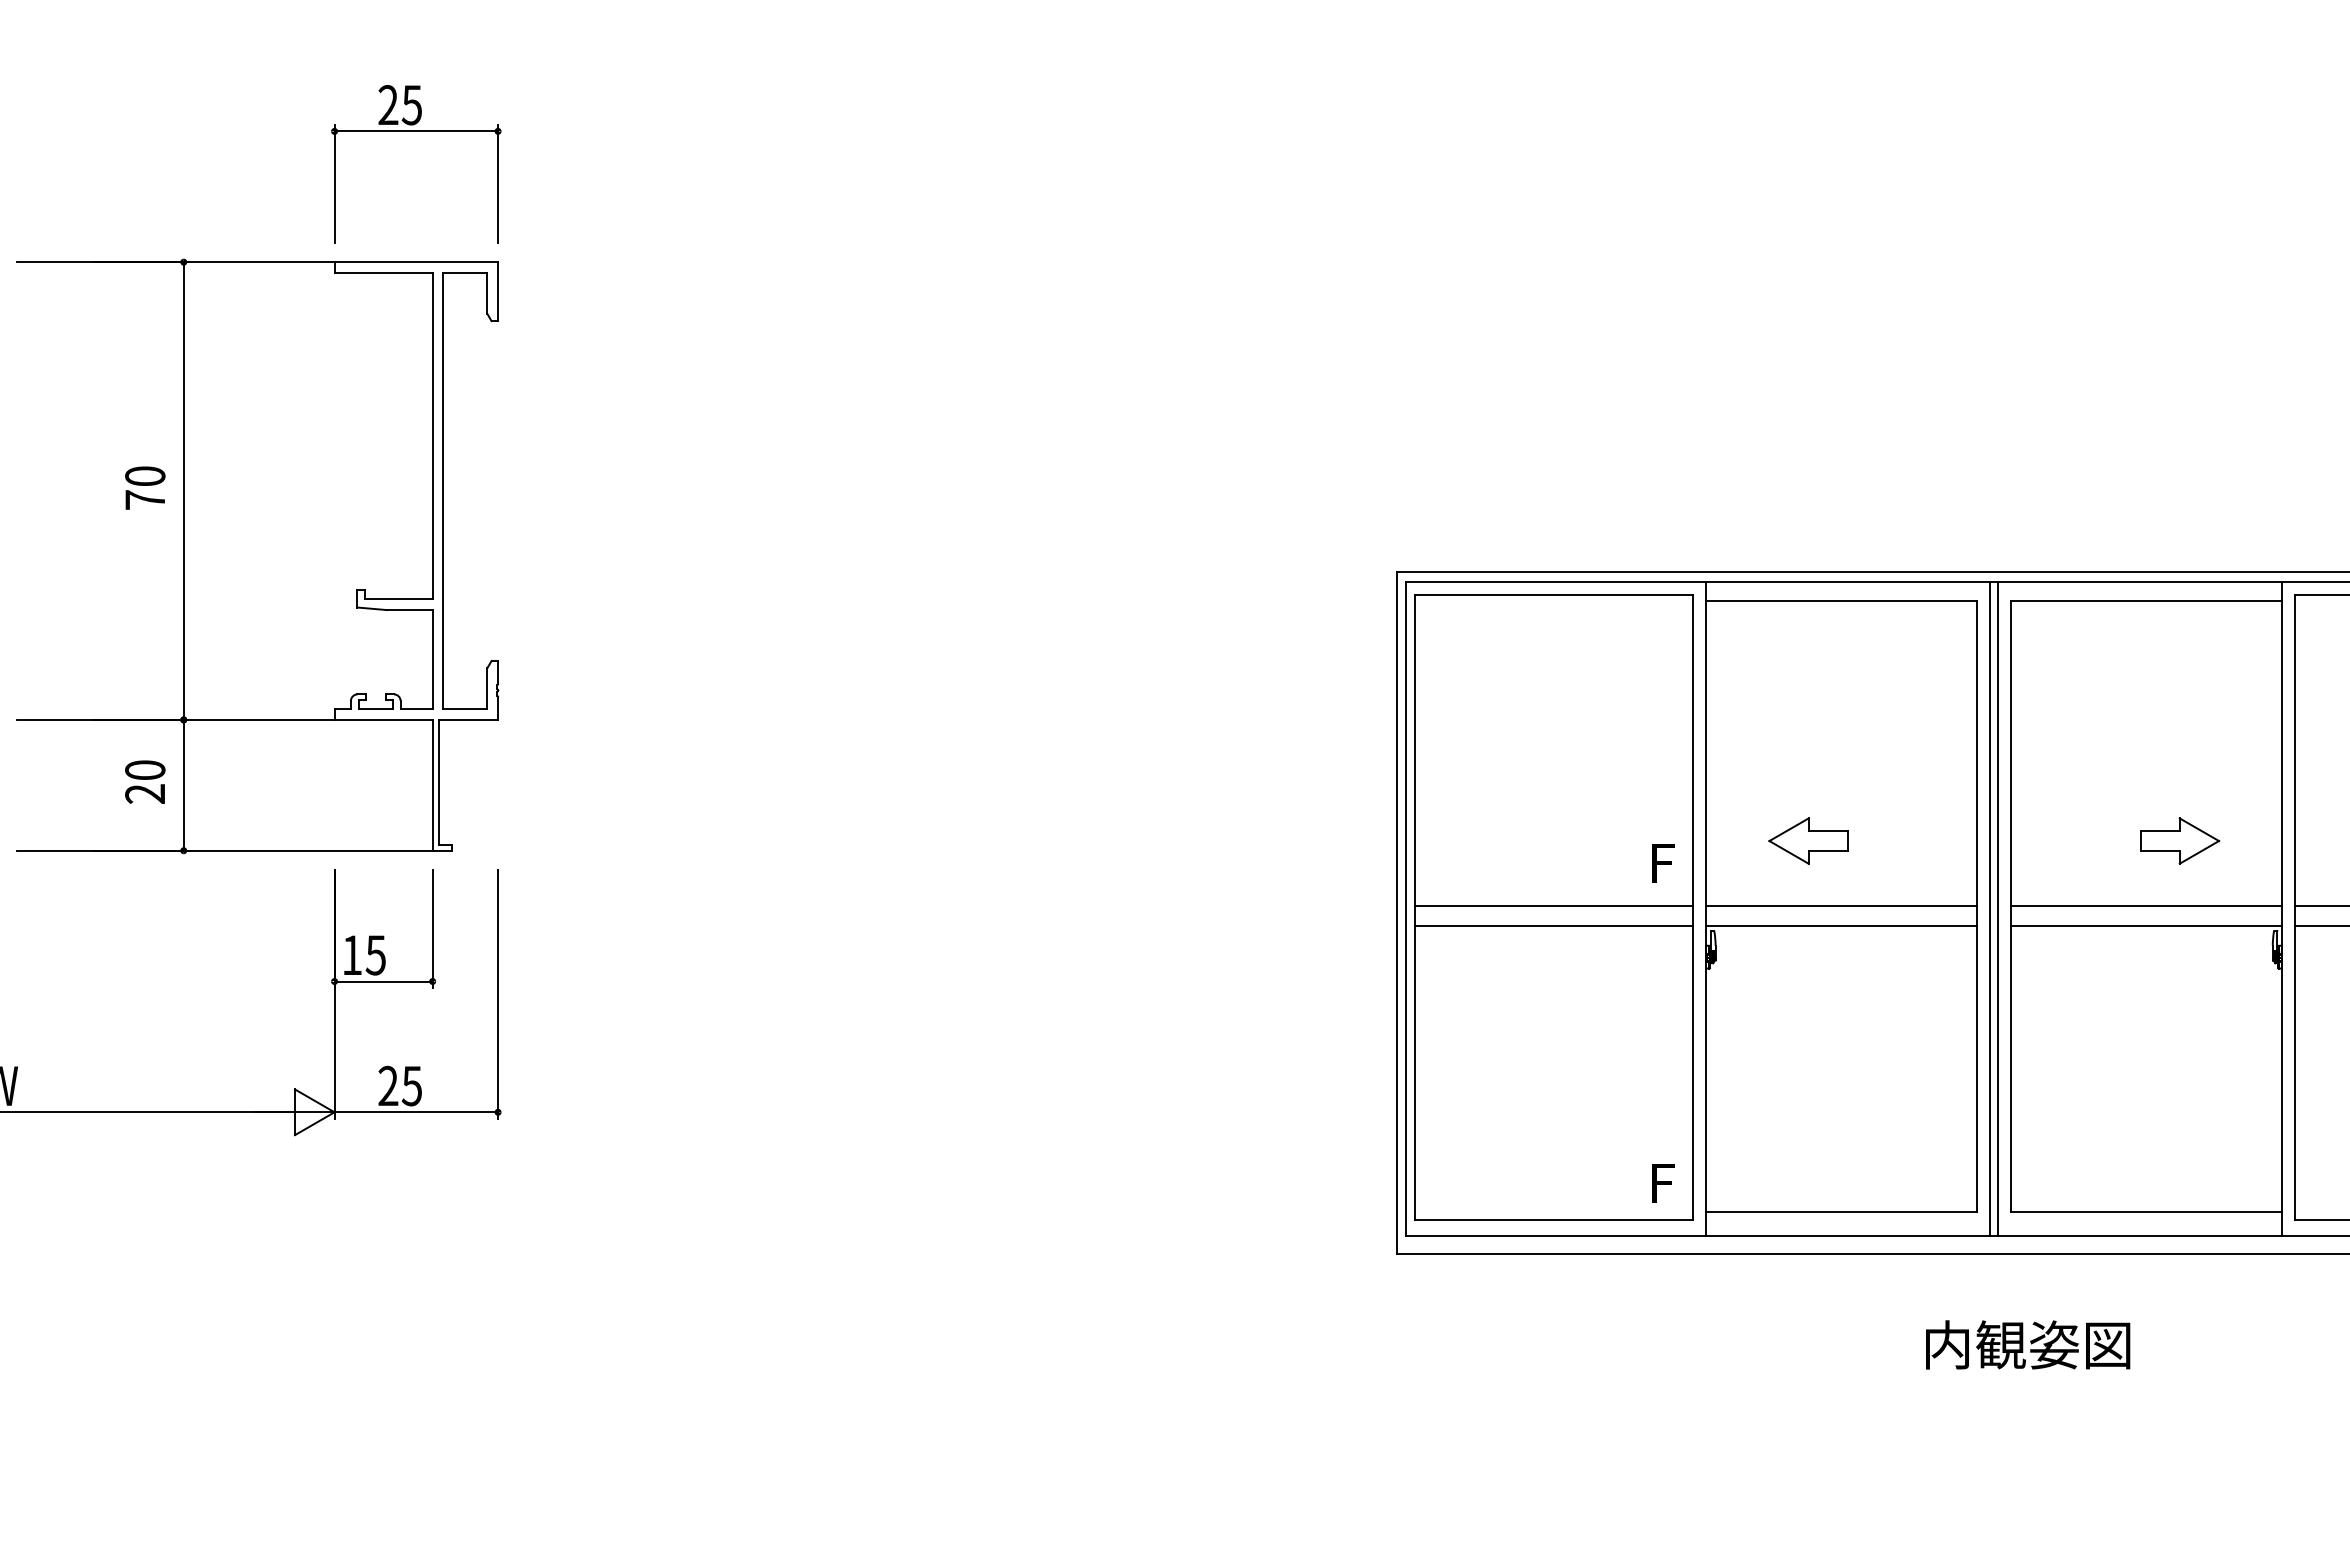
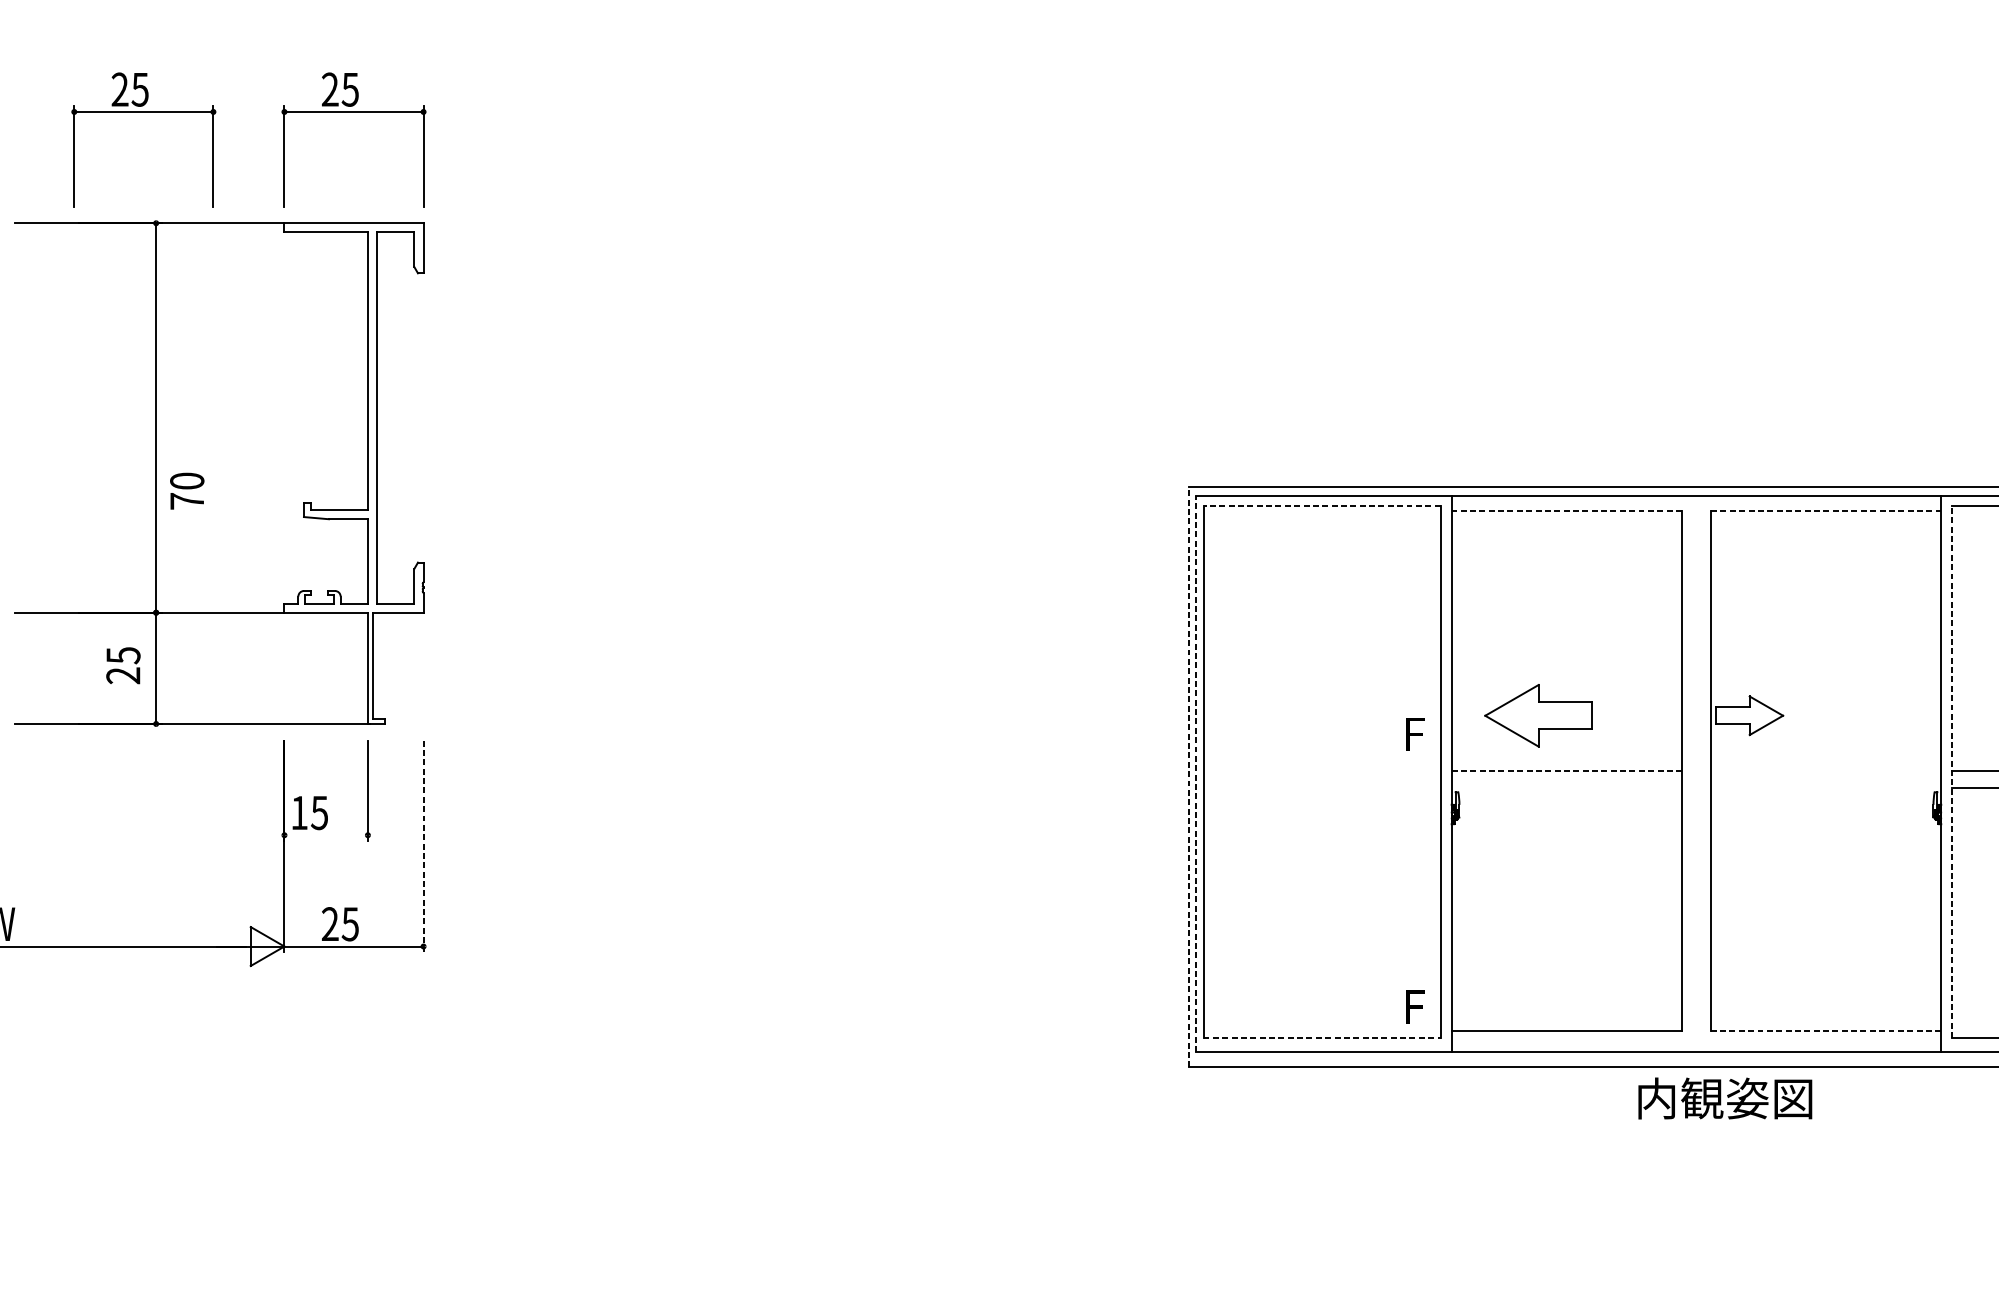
part: (169, 131) -> (144, 112), added
text: (145, 487) -> (187, 490), moved
line: (1553, 594) -> (1321, 505), solid -> dashed
line: (1841, 600) -> (1566, 511), solid -> dashed
line: (2147, 600) -> (1826, 511), solid -> dashed
text: (145, 770) -> (123, 655), 20 -> 25
part: (1808, 840) -> (1538, 715), size x1.6
part: (2180, 840) -> (1750, 715), moved
line: (1553, 905) -> (1321, 770), removed
line: (1842, 905) -> (1567, 770), solid -> dashed
line: (2146, 905) -> (1826, 770), removed
line: (2295, 907) -> (1952, 772), solid -> dashed
line: (1405, 909) -> (1195, 773), solid -> dashed
line: (1990, 909) -> (1693, 773), removed
line: (1998, 909) -> (1700, 773), removed
line: (1397, 913) -> (1188, 777), solid -> dashed
line: (1553, 925) -> (1321, 787), removed
line: (1841, 925) -> (1566, 787), removed
line: (2146, 925) -> (1826, 787), removed
line: (383, 981) -> (326, 835), removed
line: (498, 995) -> (423, 847), solid -> dashed
line: (2146, 1212) -> (1826, 1031), solid -> dashed
line: (1554, 1219) -> (1322, 1037), solid -> dashed
text: (2028, 1344) -> (1725, 1098), moved

